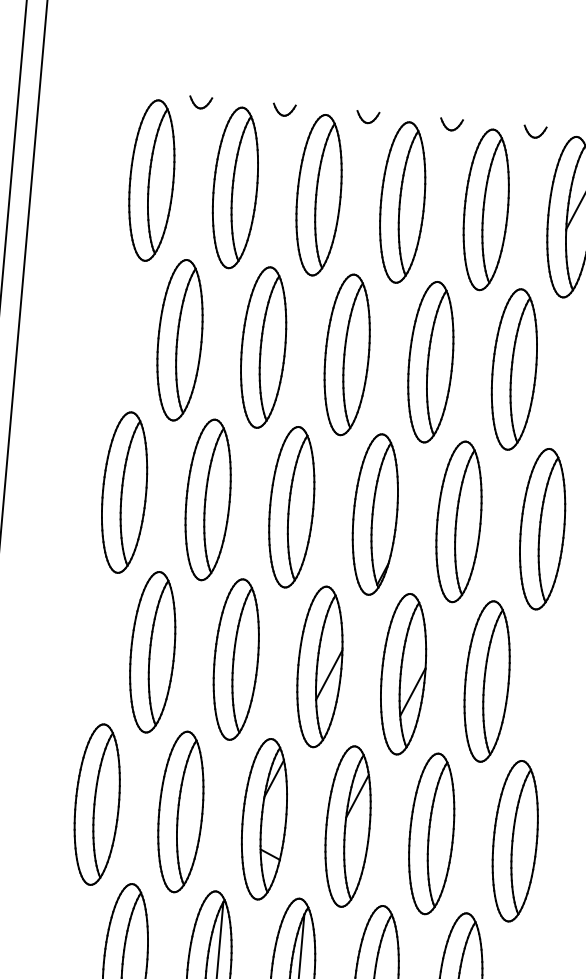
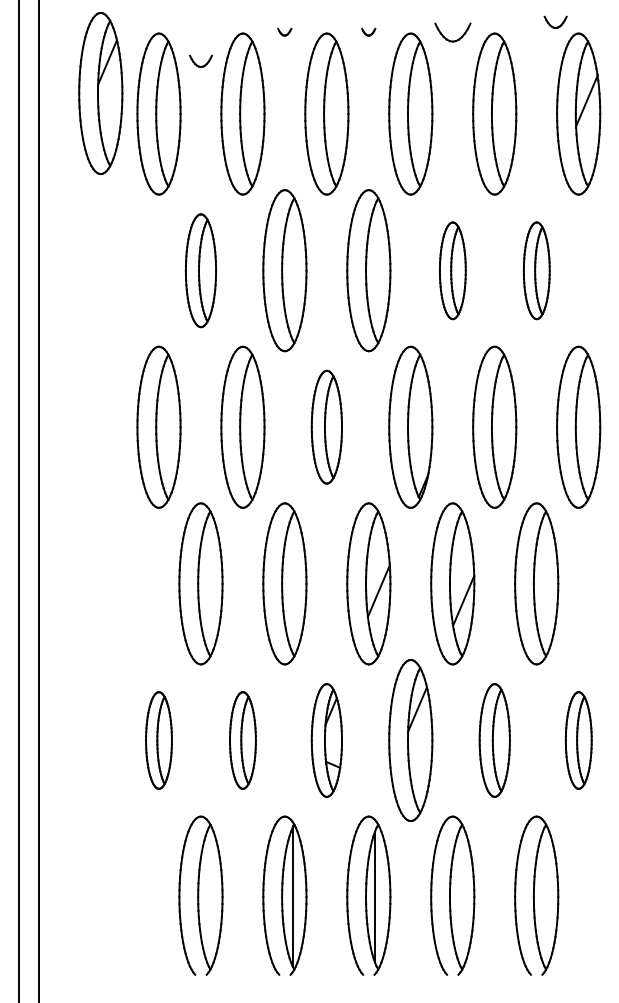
part: (200, 101) -> (200, 60), moved
part: (284, 109) -> (284, 31), size x0.6
part: (367, 116) -> (368, 31), size x0.6
part: (451, 123) -> (452, 31), size x1.6
part: (535, 131) -> (555, 21), moved
part: (95, 155) -> (100, 93), added
part: (179, 340) -> (200, 270), size x0.7
part: (430, 362) -> (452, 270), size x0.6
part: (514, 369) -> (536, 270), size x0.6
part: (291, 506) -> (326, 426), size x0.7
part: (96, 804) -> (158, 740), size x0.6
part: (180, 811) -> (242, 740), size x0.6
part: (264, 819) -> (326, 740), size x0.7
part: (431, 833) -> (494, 740), size x0.7
part: (515, 841) -> (578, 740), size x0.6

